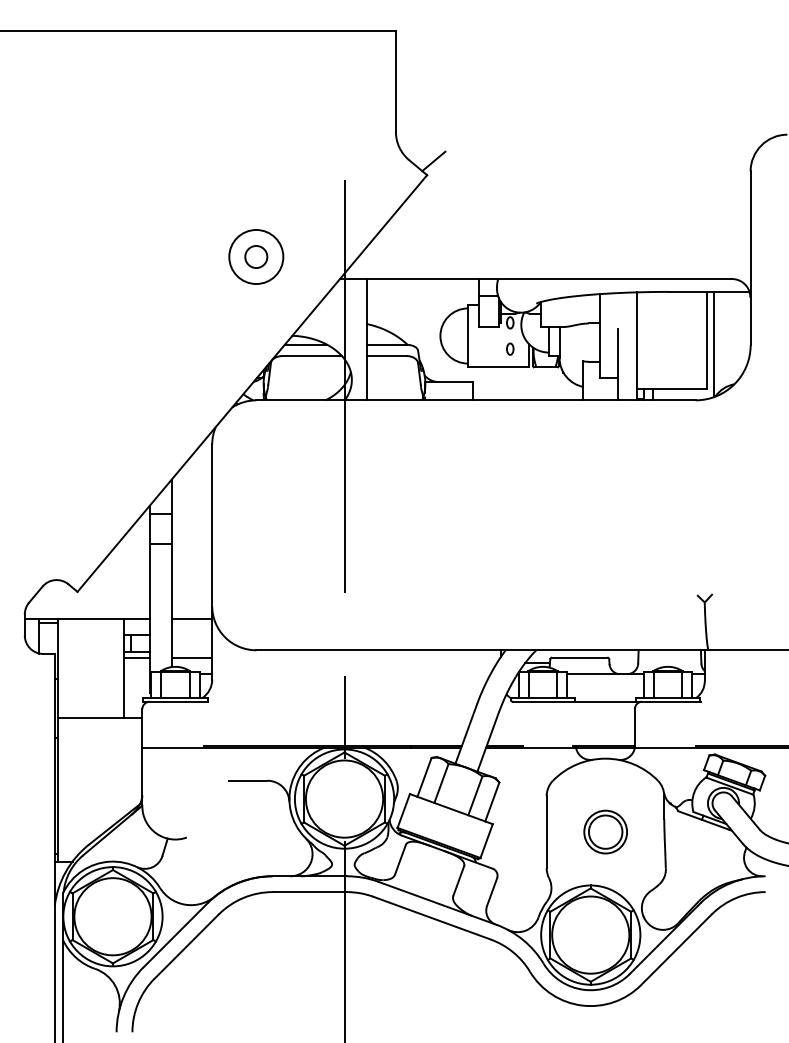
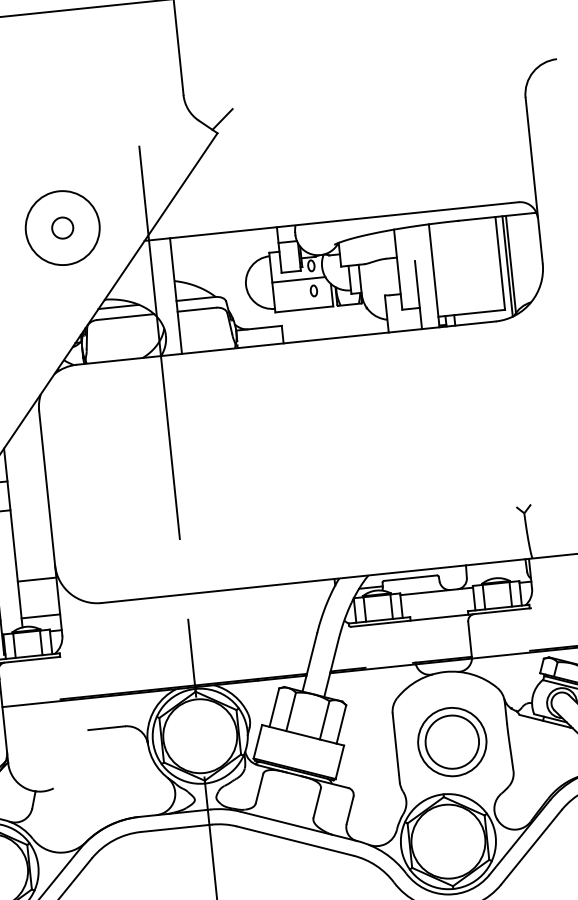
circle: (255, 256) -> (61, 227), size x1.43
line: (495, 336) -> (298, 280), added
line: (717, 342) -> (510, 264), added
part: (605, 831) -> (452, 741), size x1.67

